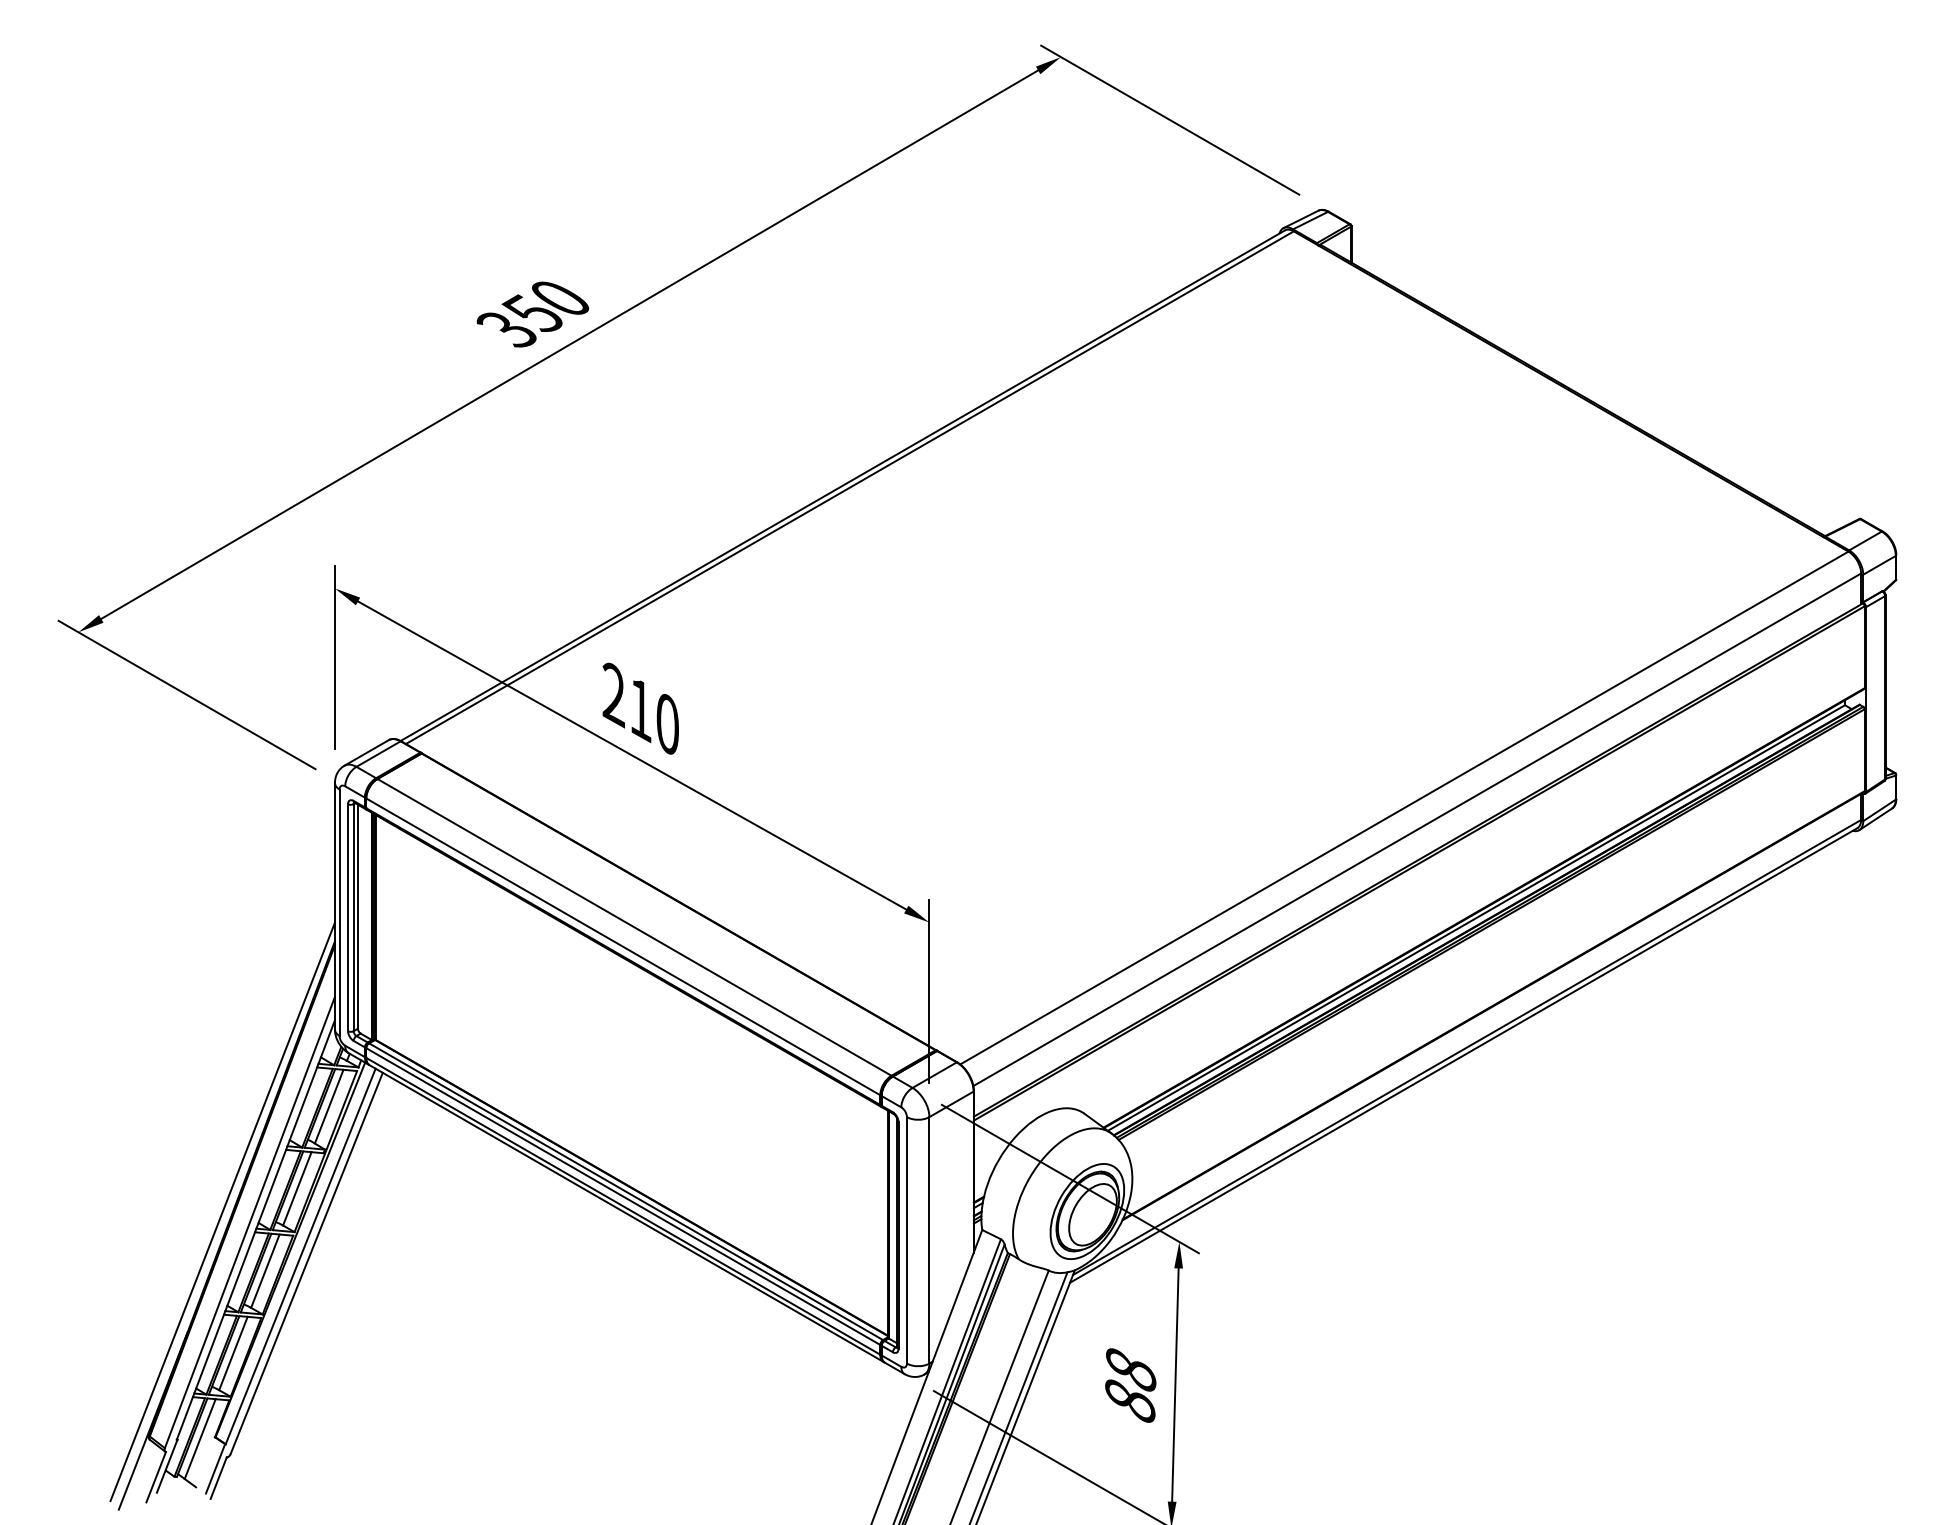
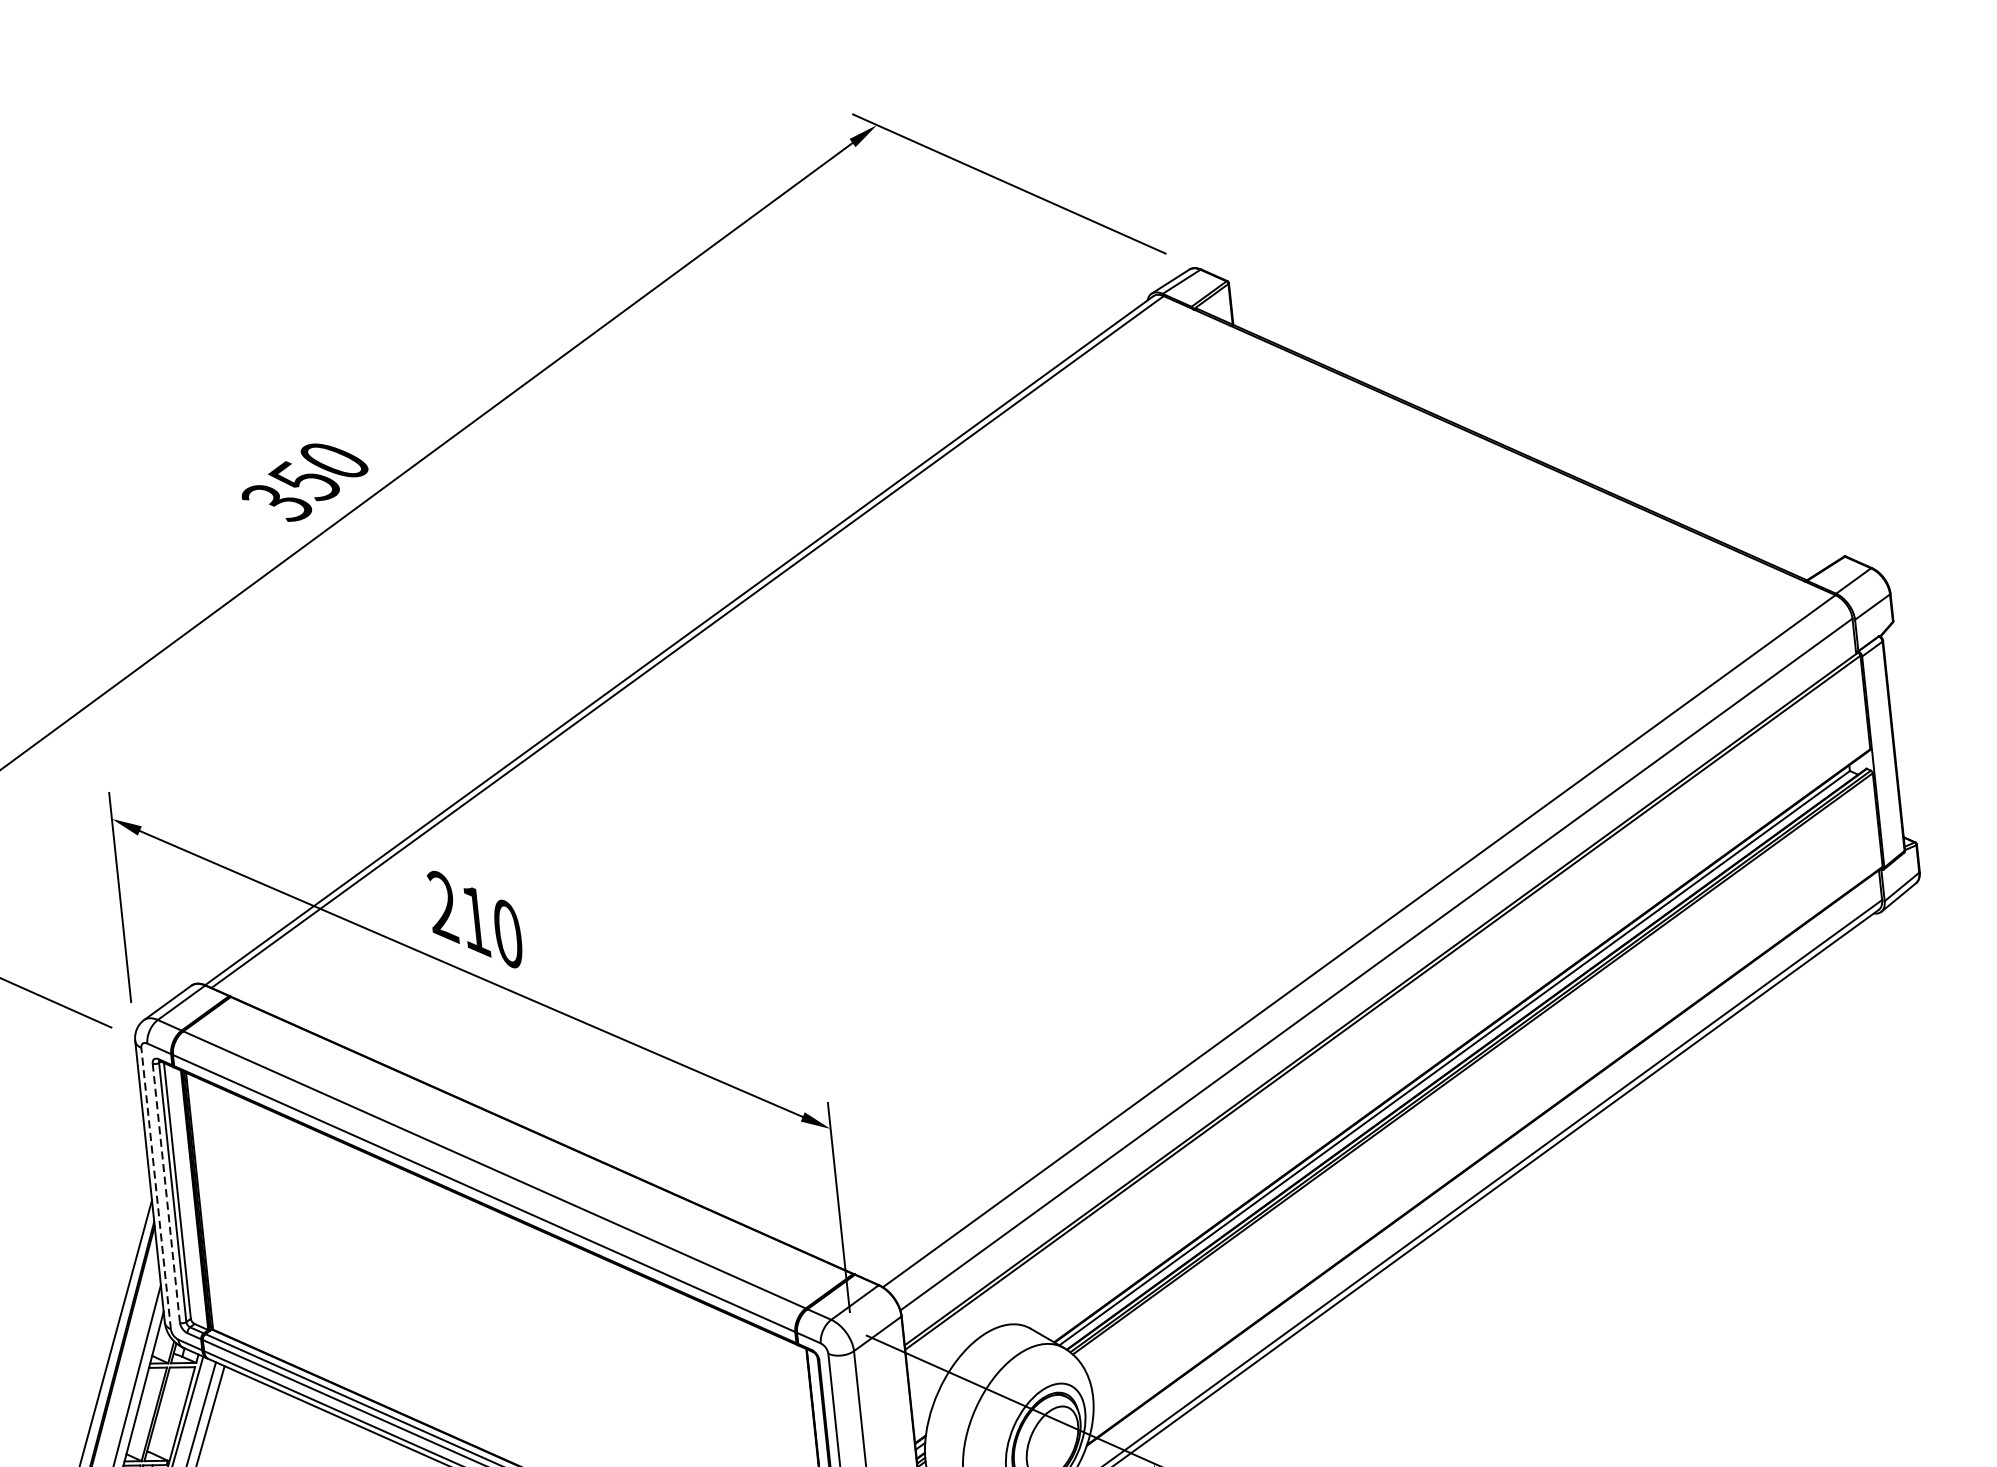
line: (339, 912) -> (155, 1188), solid -> dashed
line: (348, 917) -> (166, 1192), solid -> dashed
line: (328, 1106) -> (166, 1411), removed

